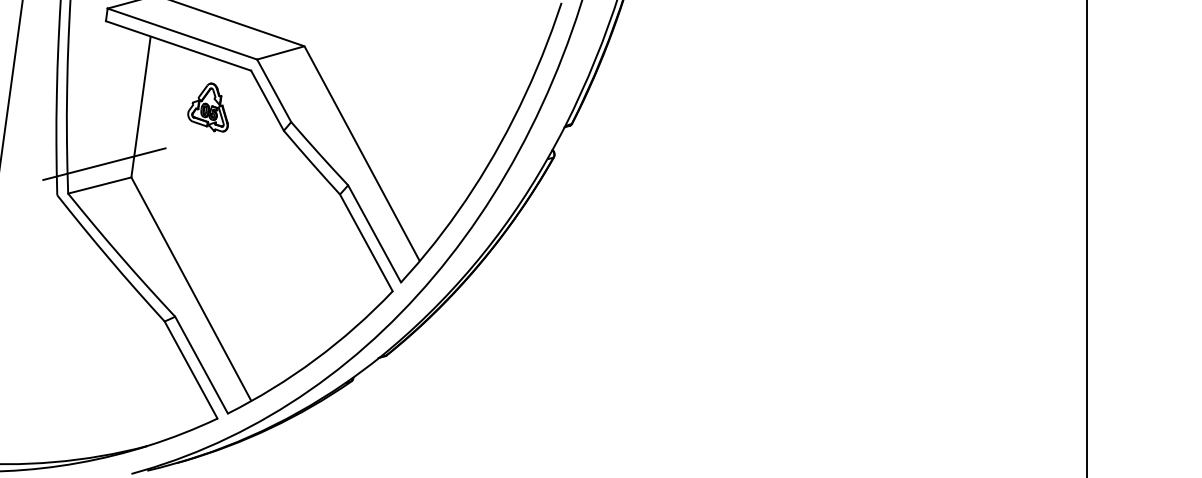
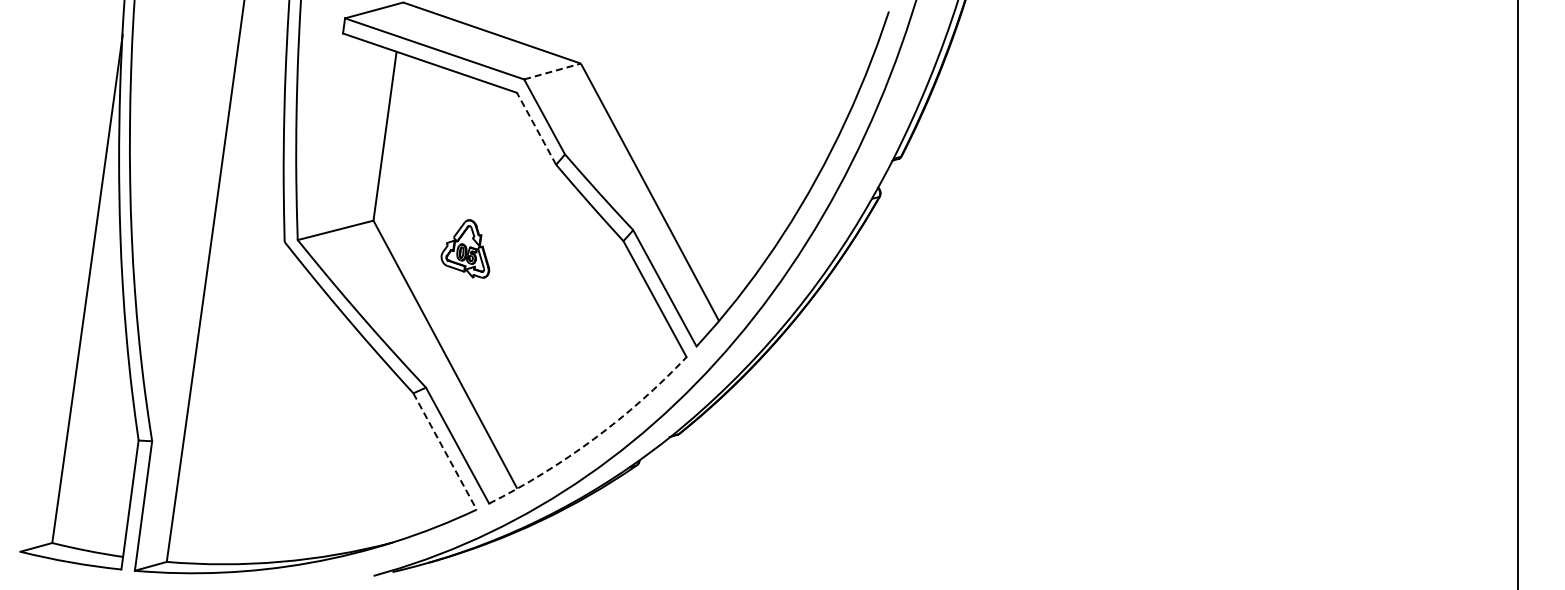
line: (281, 52) -> (553, 71), solid -> dashed
line: (267, 100) -> (536, 128), solid -> dashed
part: (208, 107) -> (465, 248), moved
line: (103, 163) -> (340, 204), removed
arc: (315, 359) -> (594, 438), solid -> dashed
line: (191, 370) -> (445, 451), solid -> dashed

